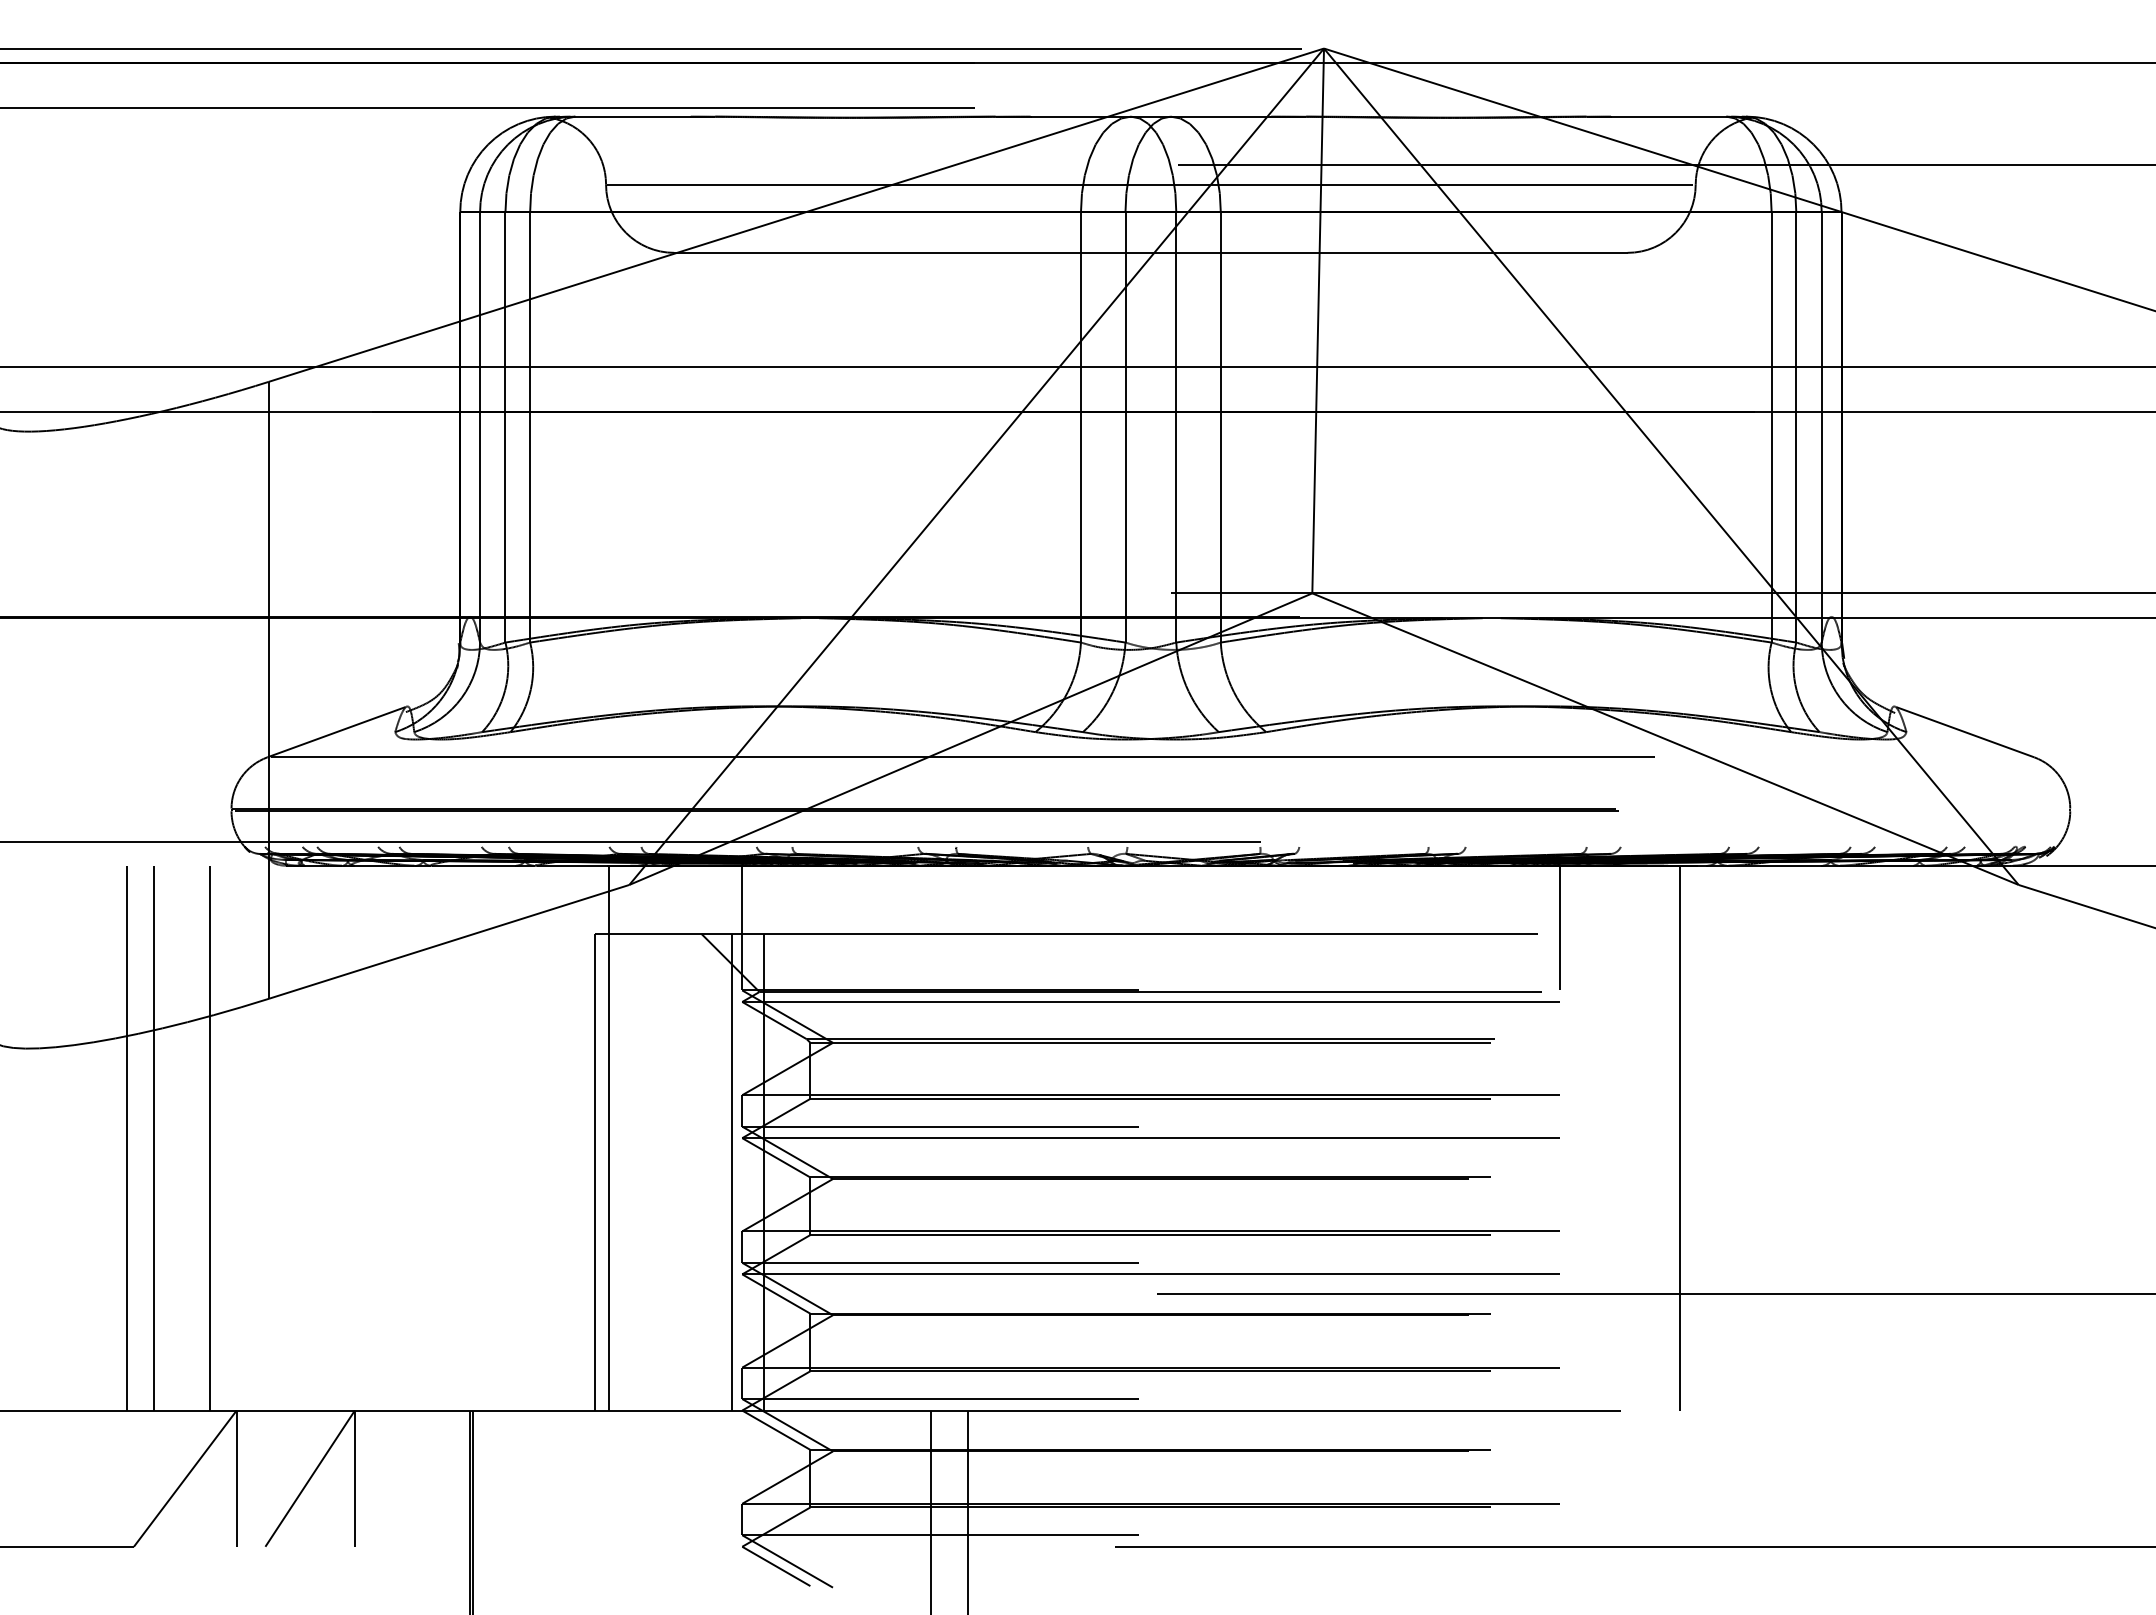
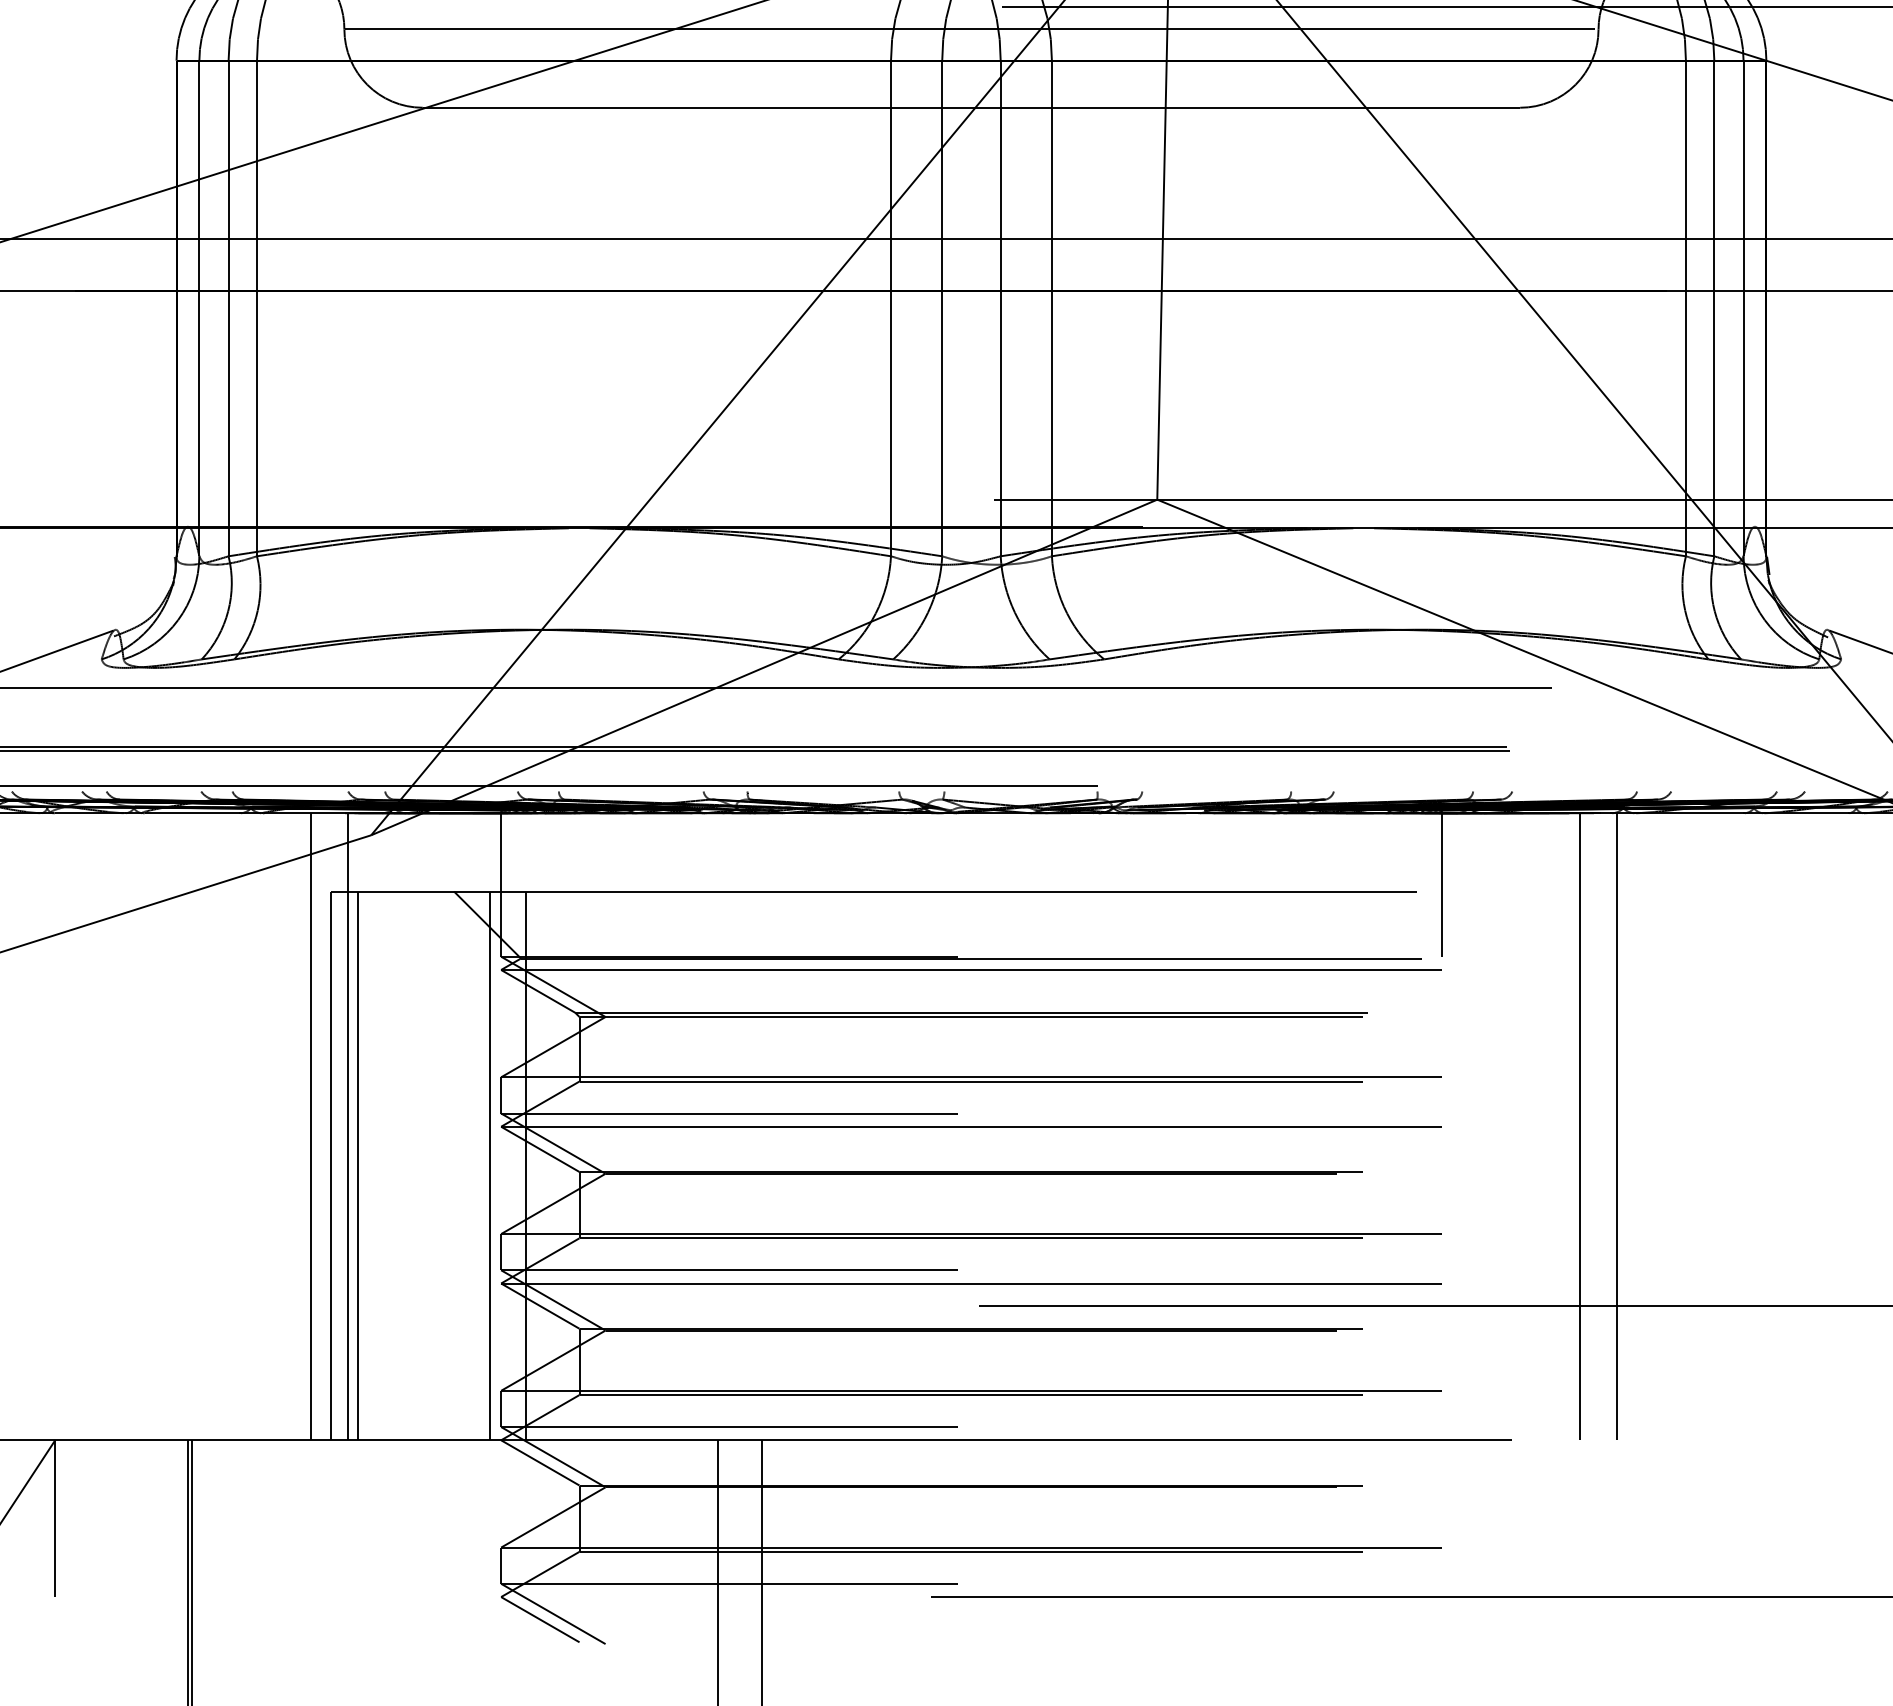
line: (576, 1137) -> (310, 1125), added
line: (1711, 1137) -> (1616, 1125), added
line: (618, 1171) -> (358, 1165), added

